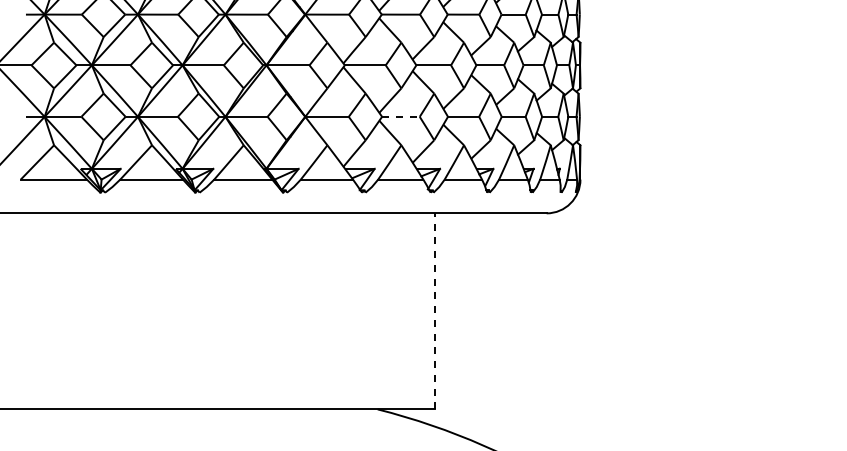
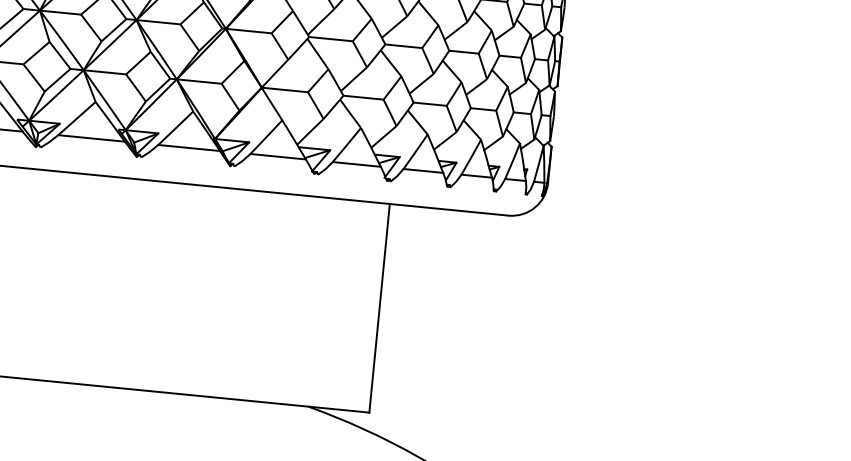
line: (400, 116) -> (363, 97), dashed -> solid
line: (435, 310) -> (380, 307), dashed -> solid

